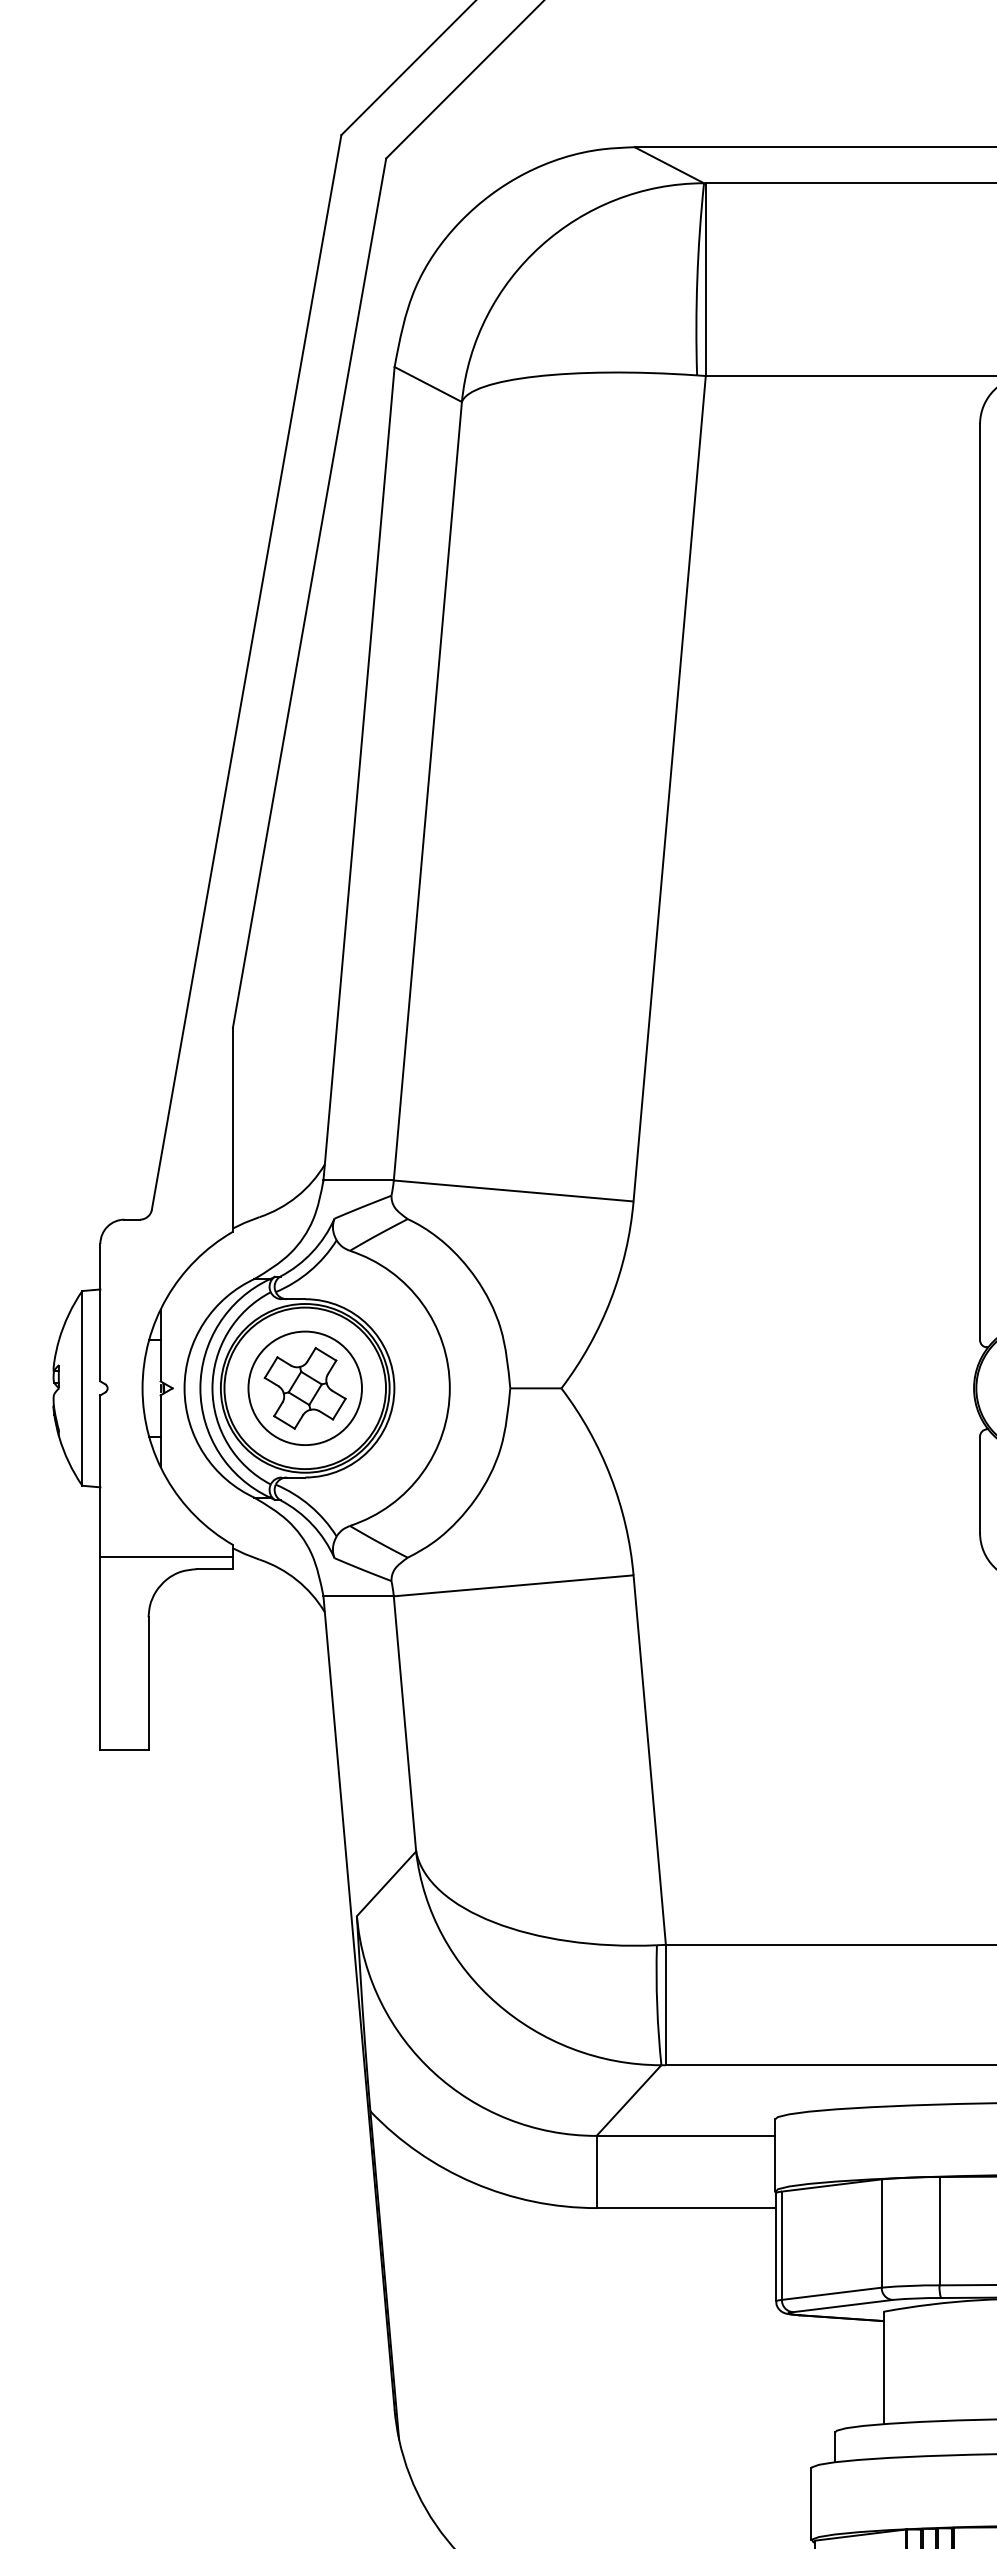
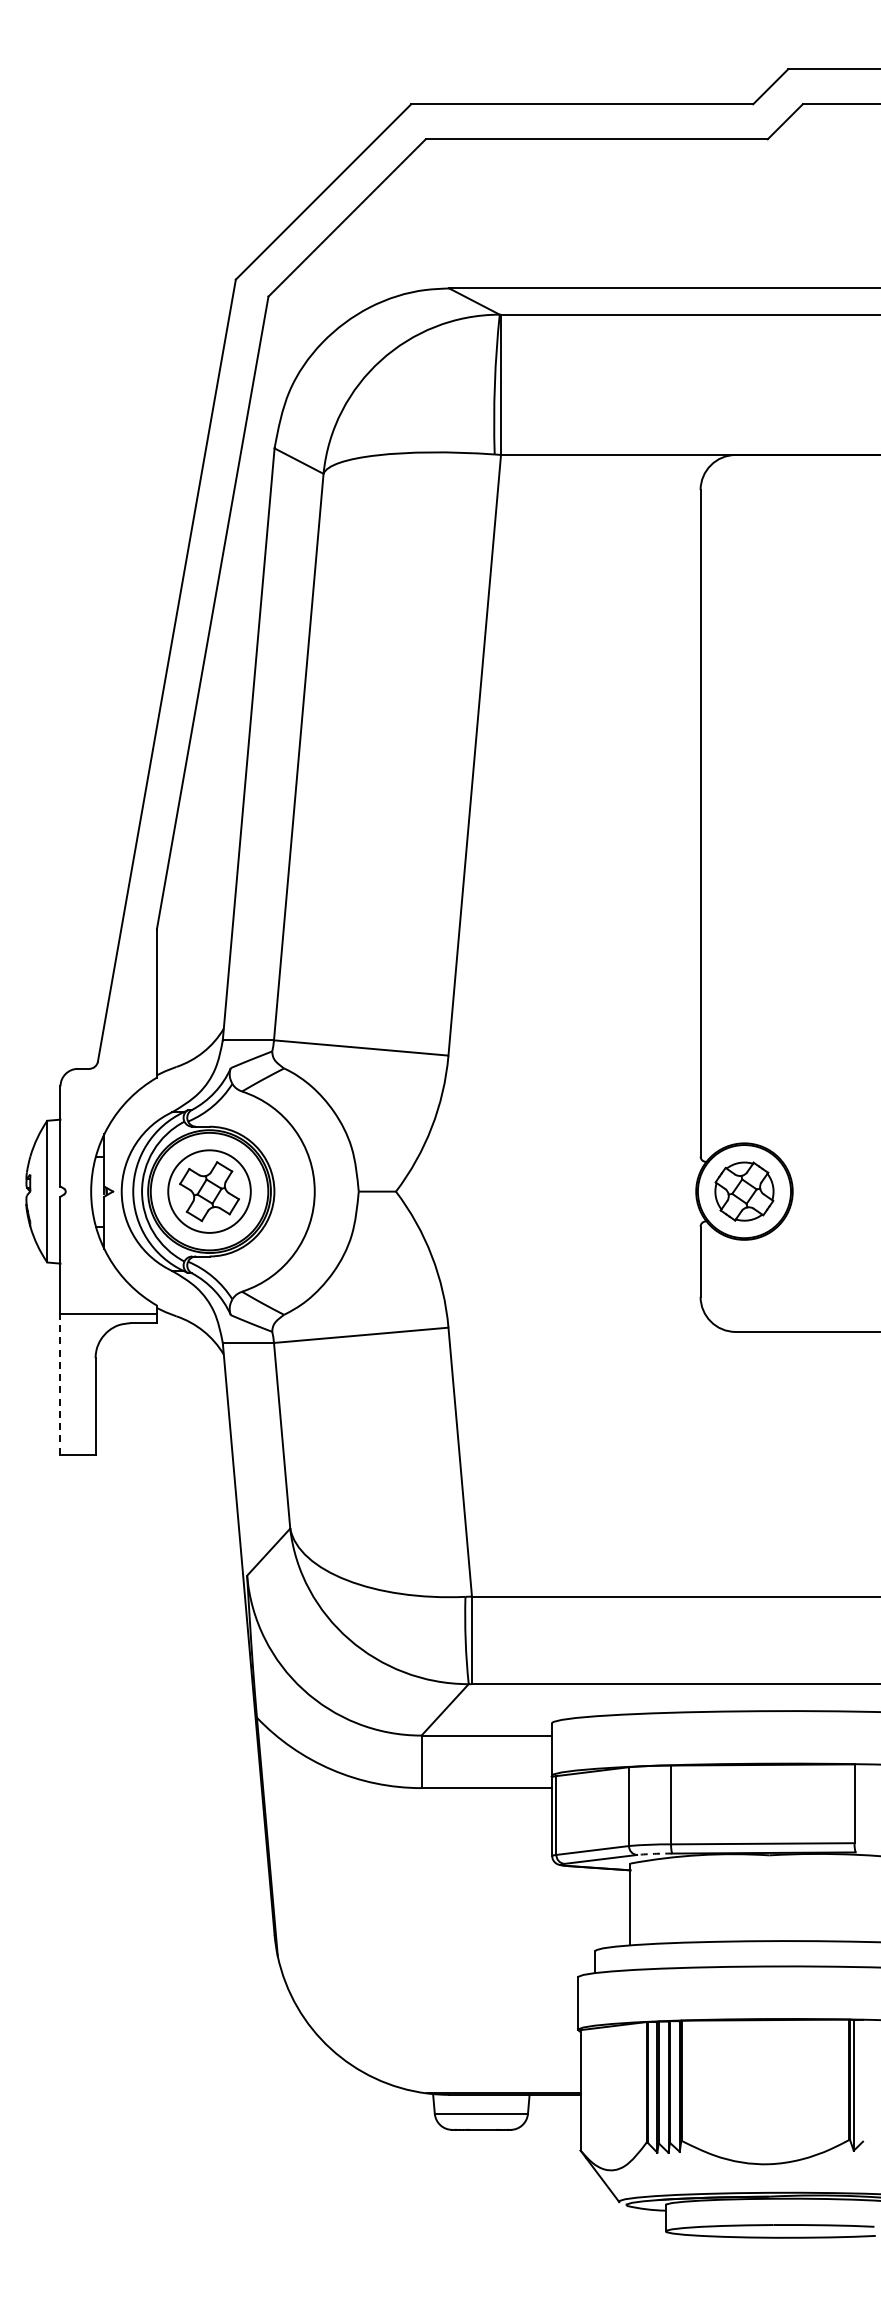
line: (100, 1653) -> (60, 1384), solid -> dashed
arc: (916, 2297) -> (654, 1853), solid -> dashed

